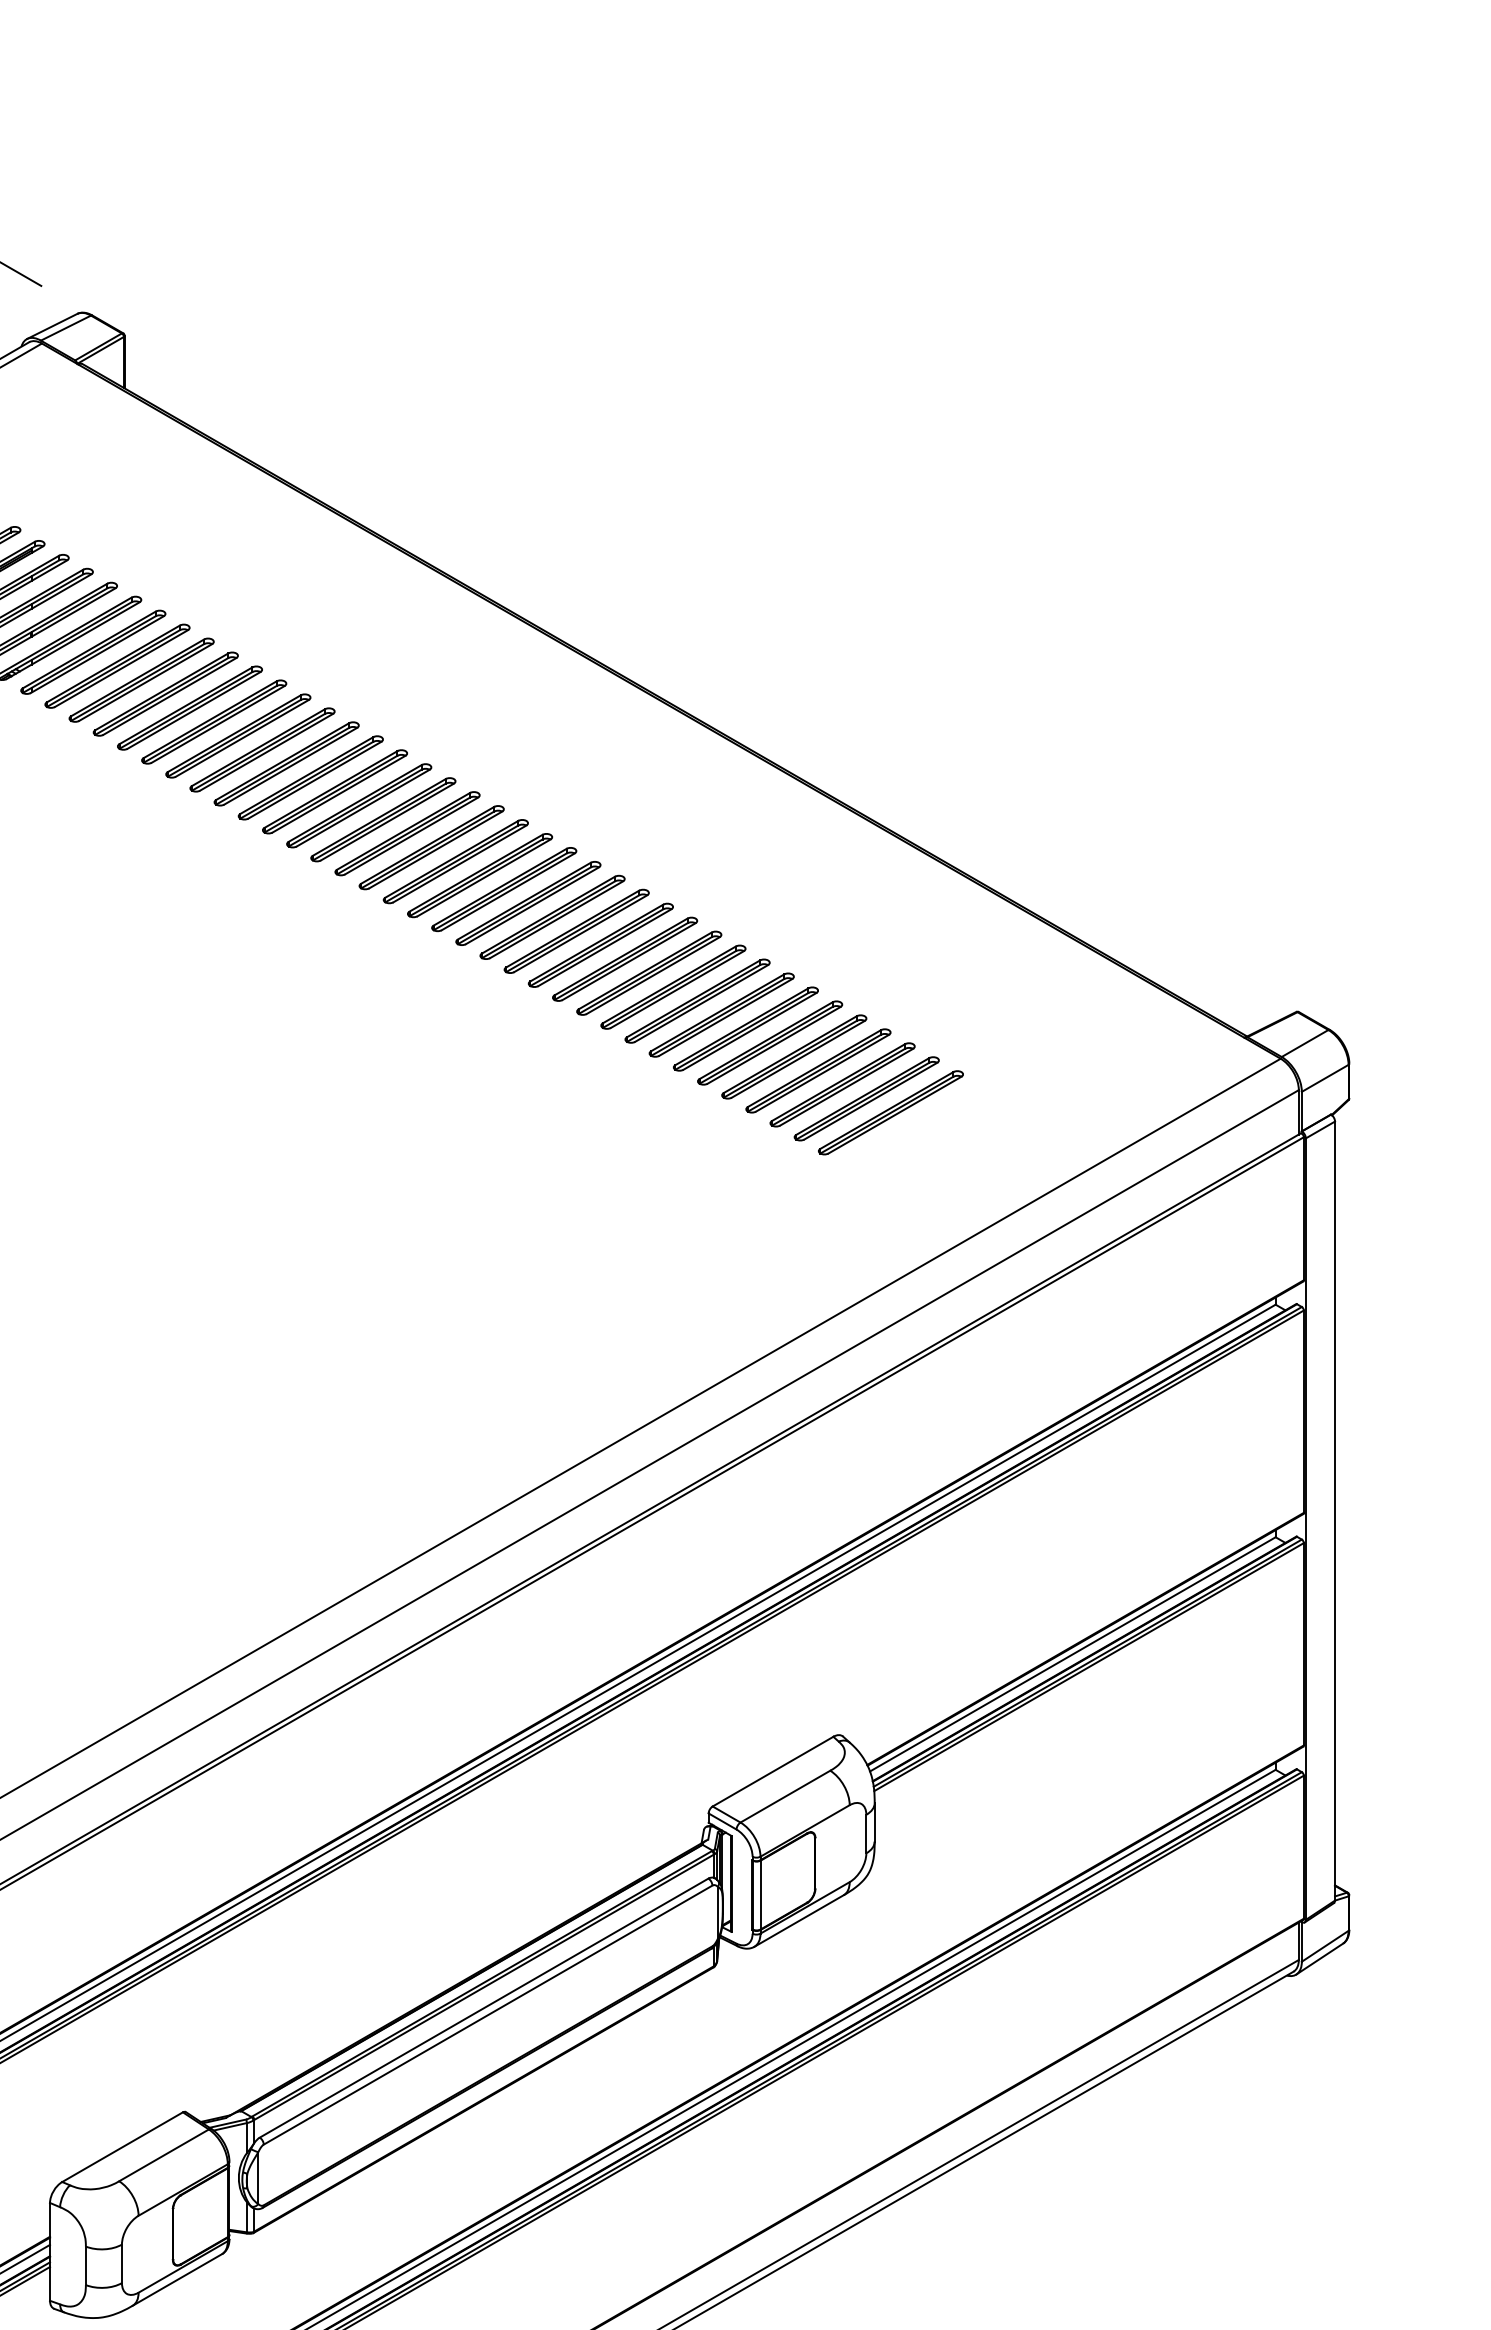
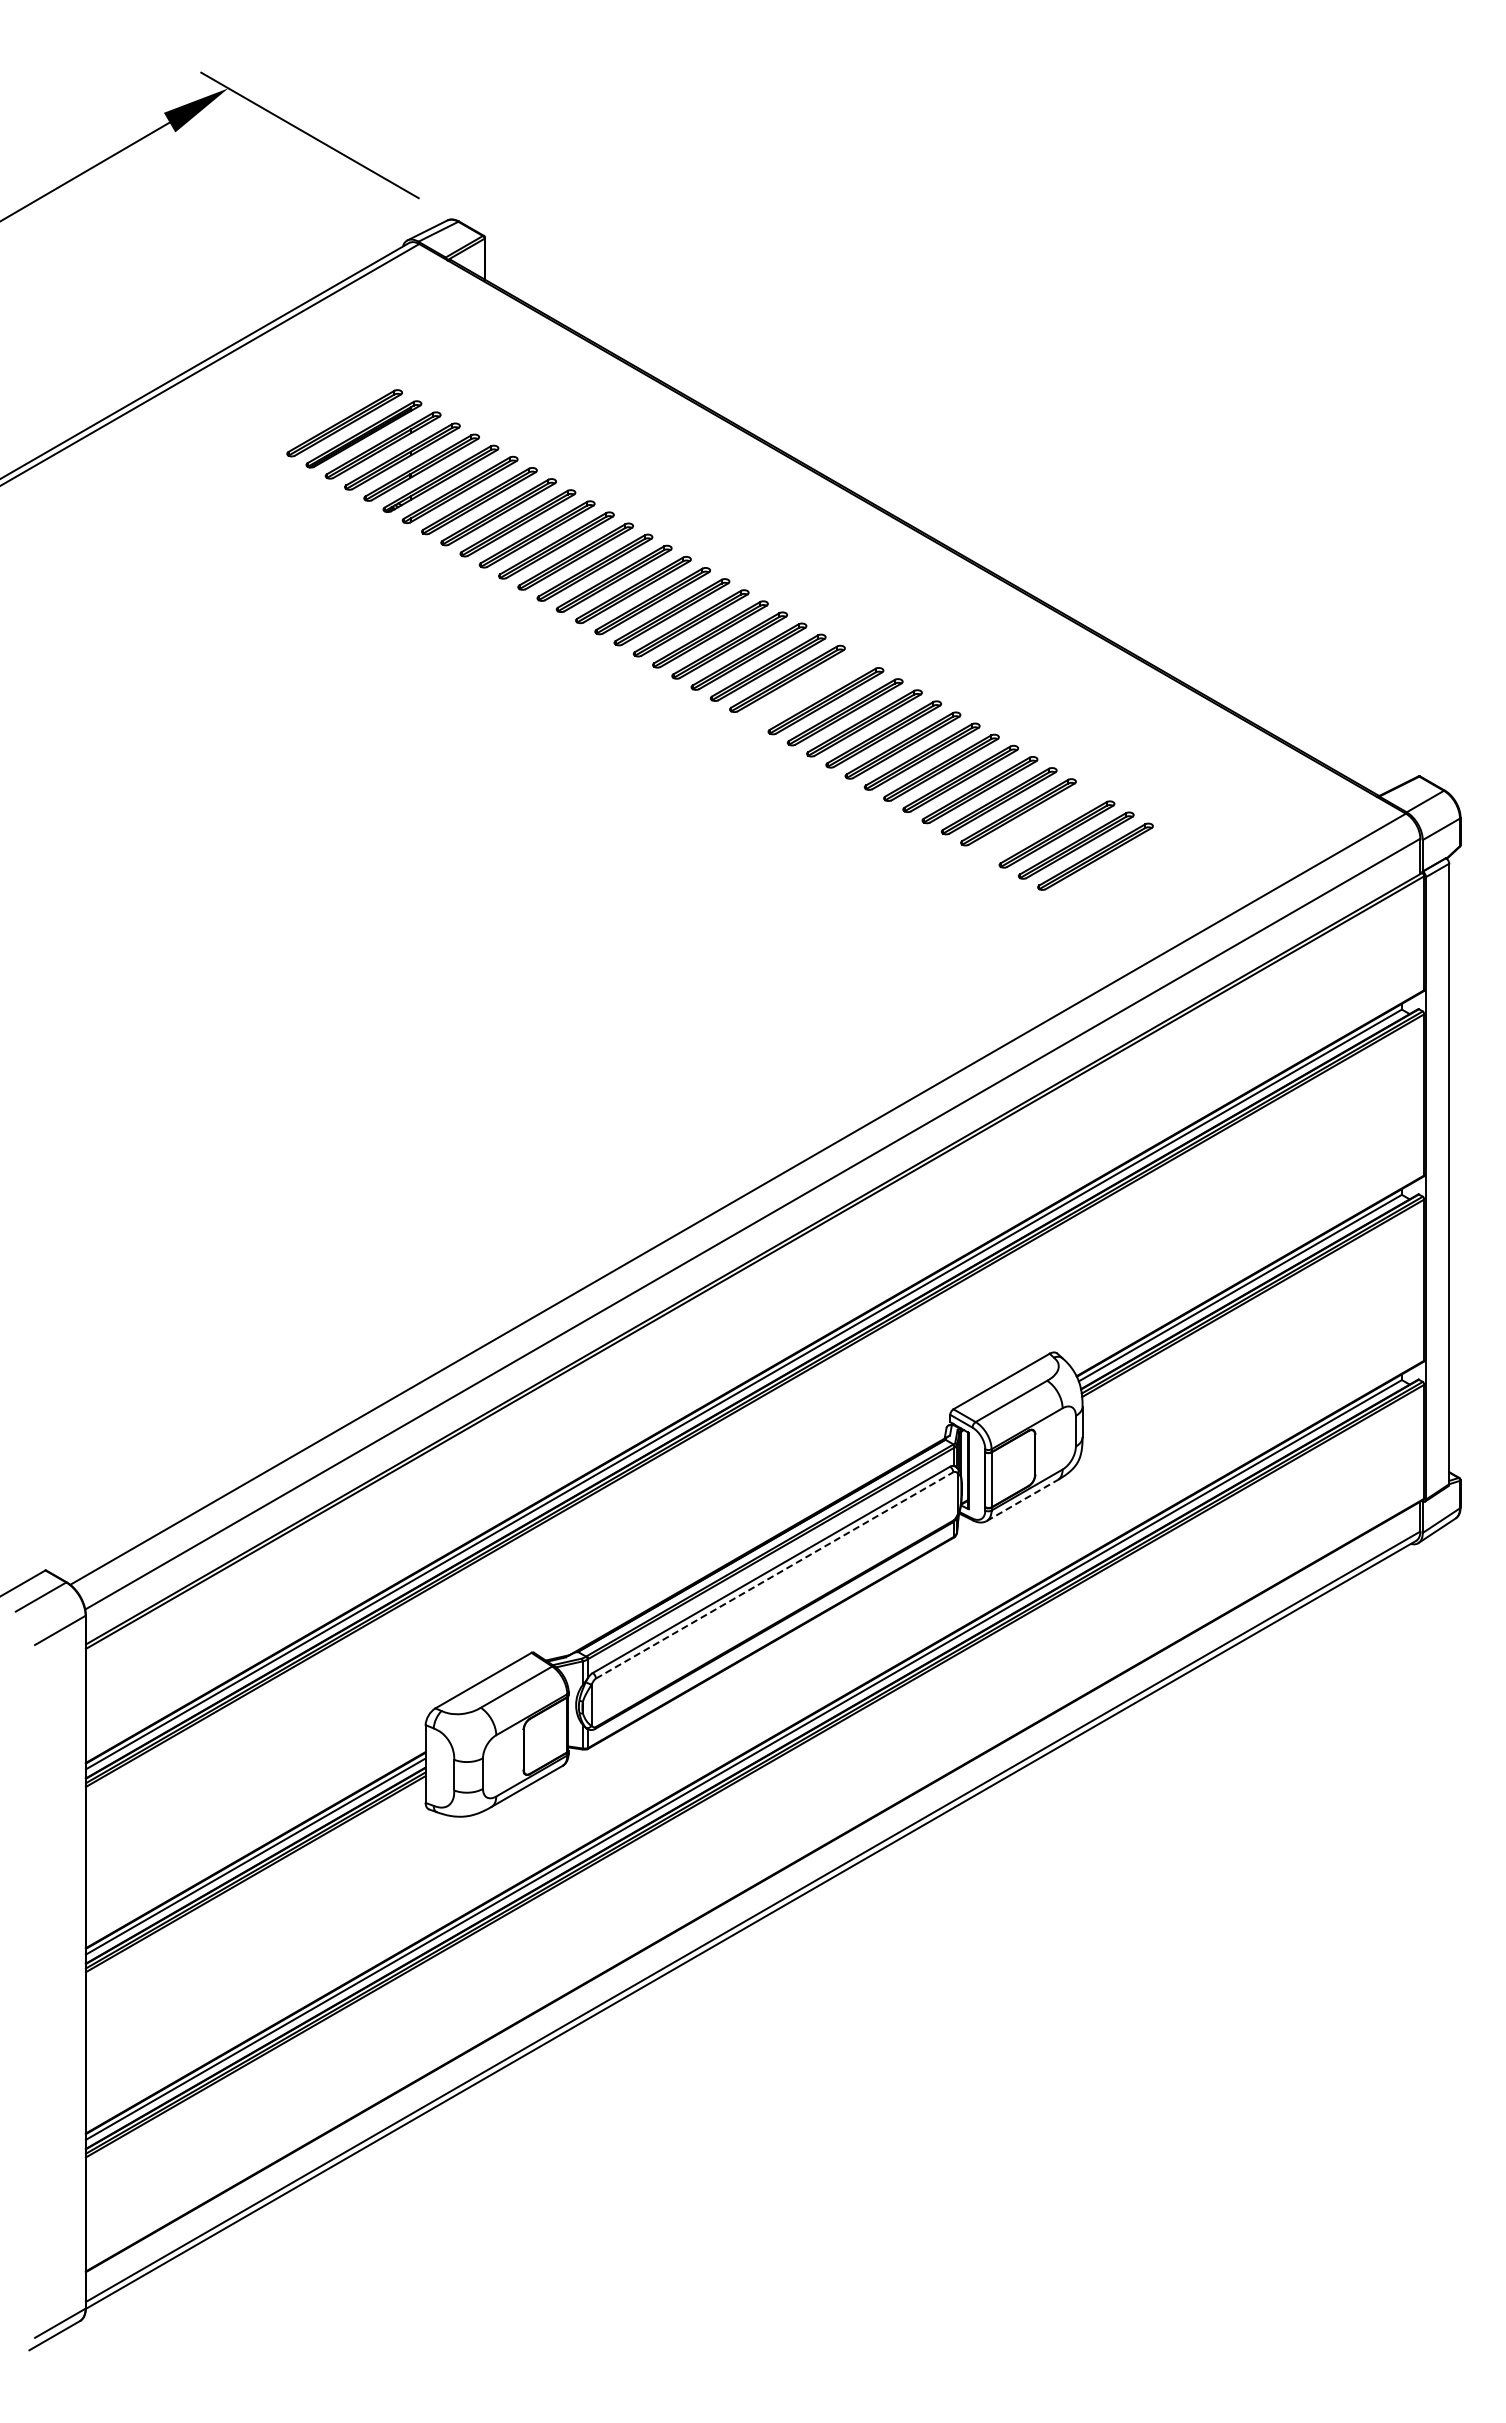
part: (528, 904) -> (806, 690), removed
part: (818, 1071) -> (1037, 823), removed
line: (799, 1921) -> (1022, 1500), solid -> dashed
line: (489, 2015) -> (775, 1575), solid -> dashed

